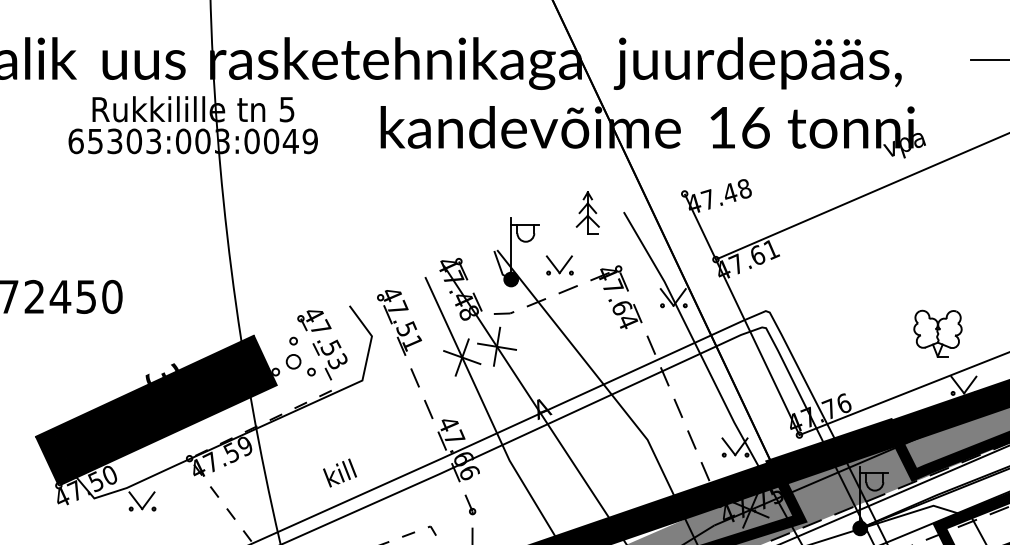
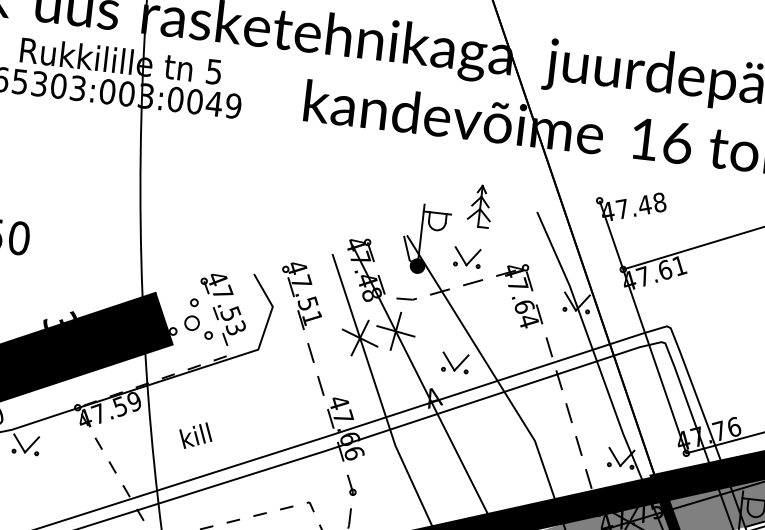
part: (587, 212) -> (480, 205), moved
part: (559, 371) -> (455, 362), added
text: (339, 472) -> (195, 435), moved

